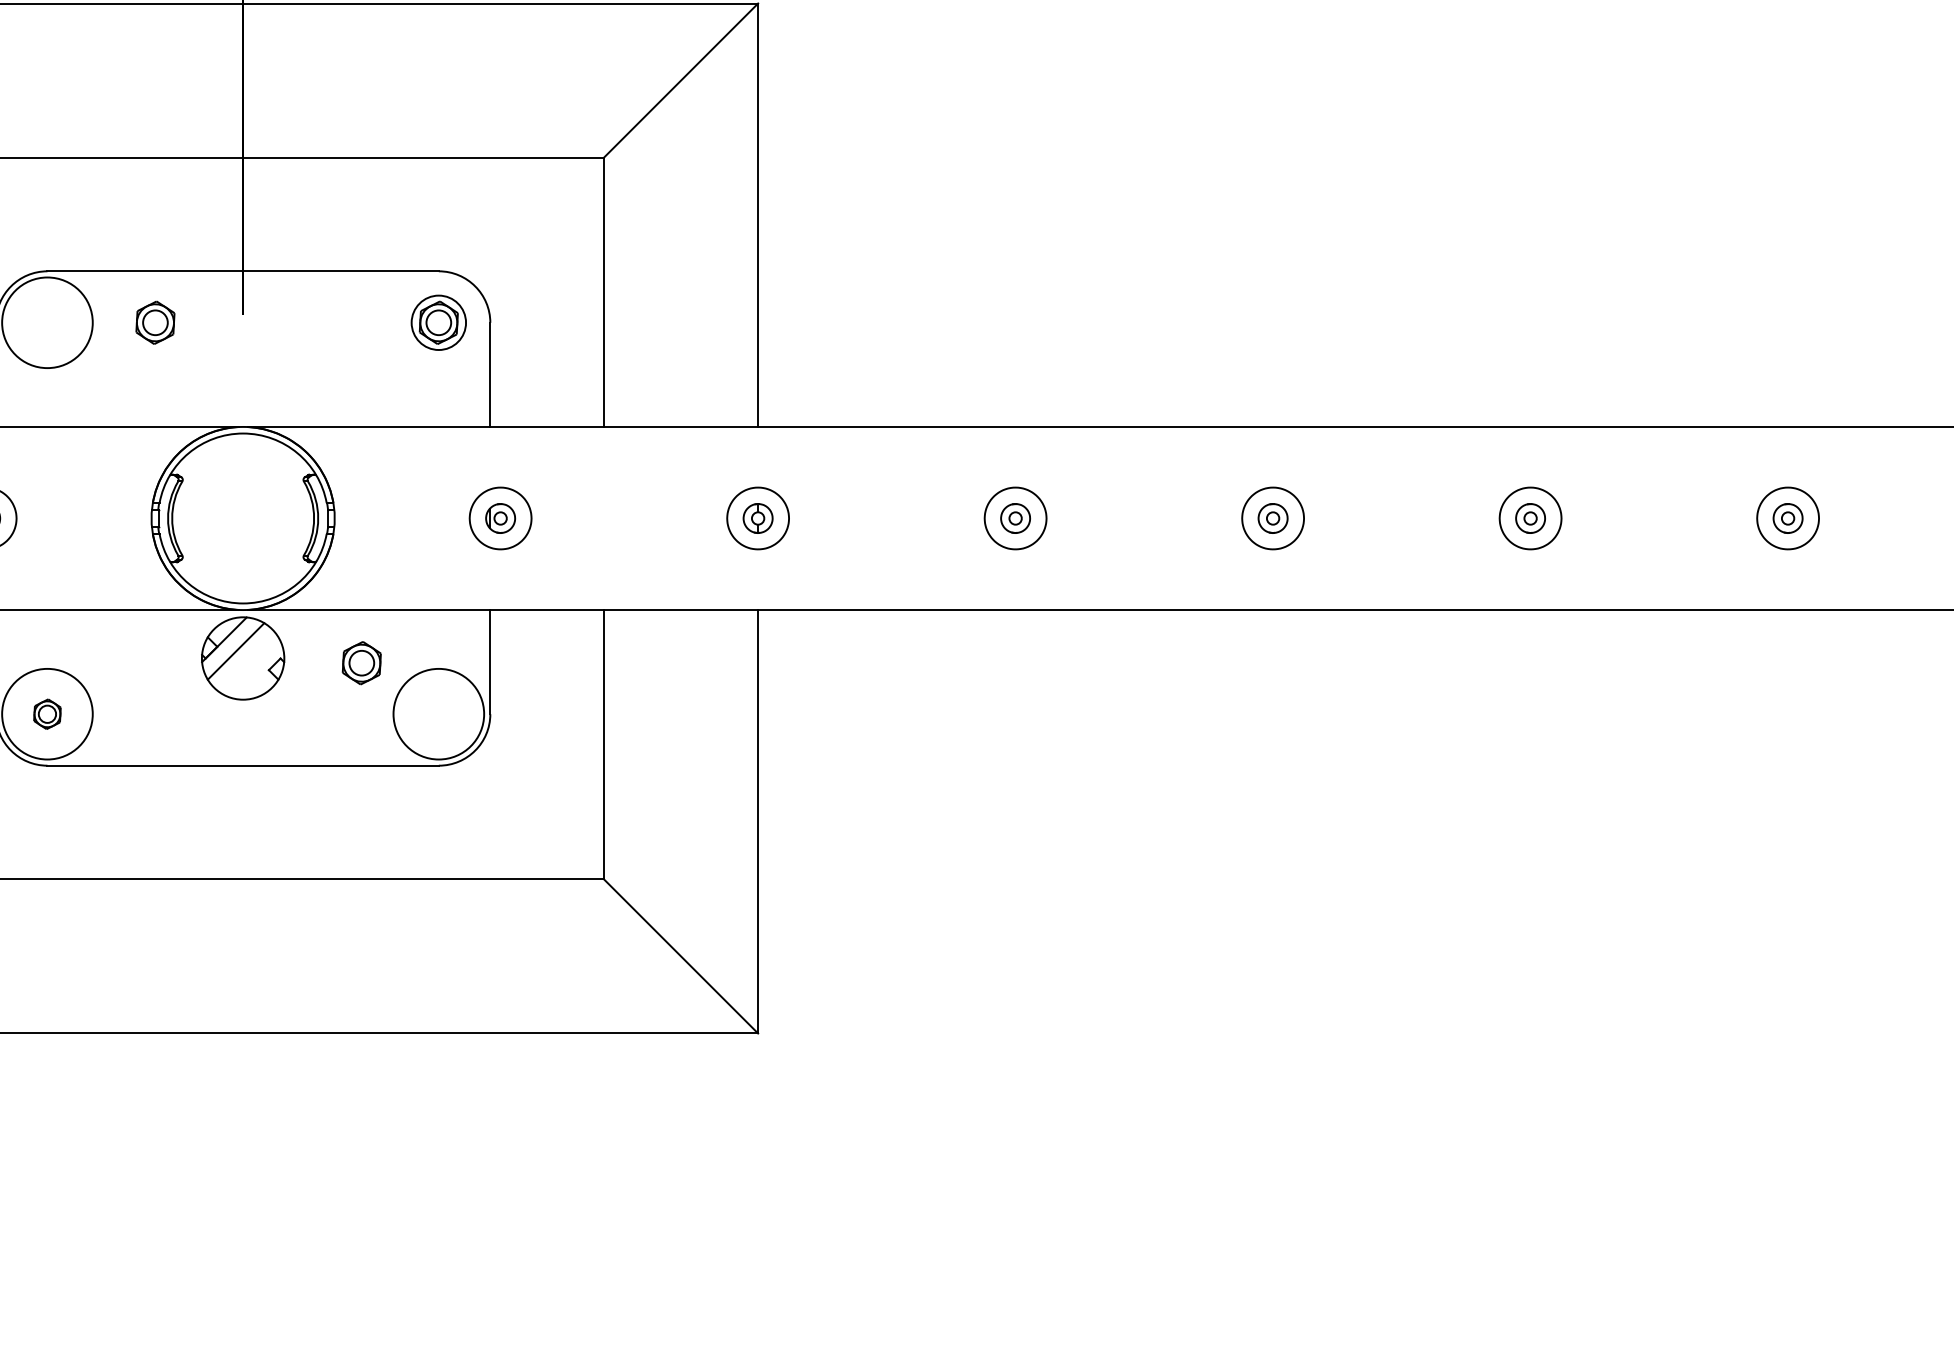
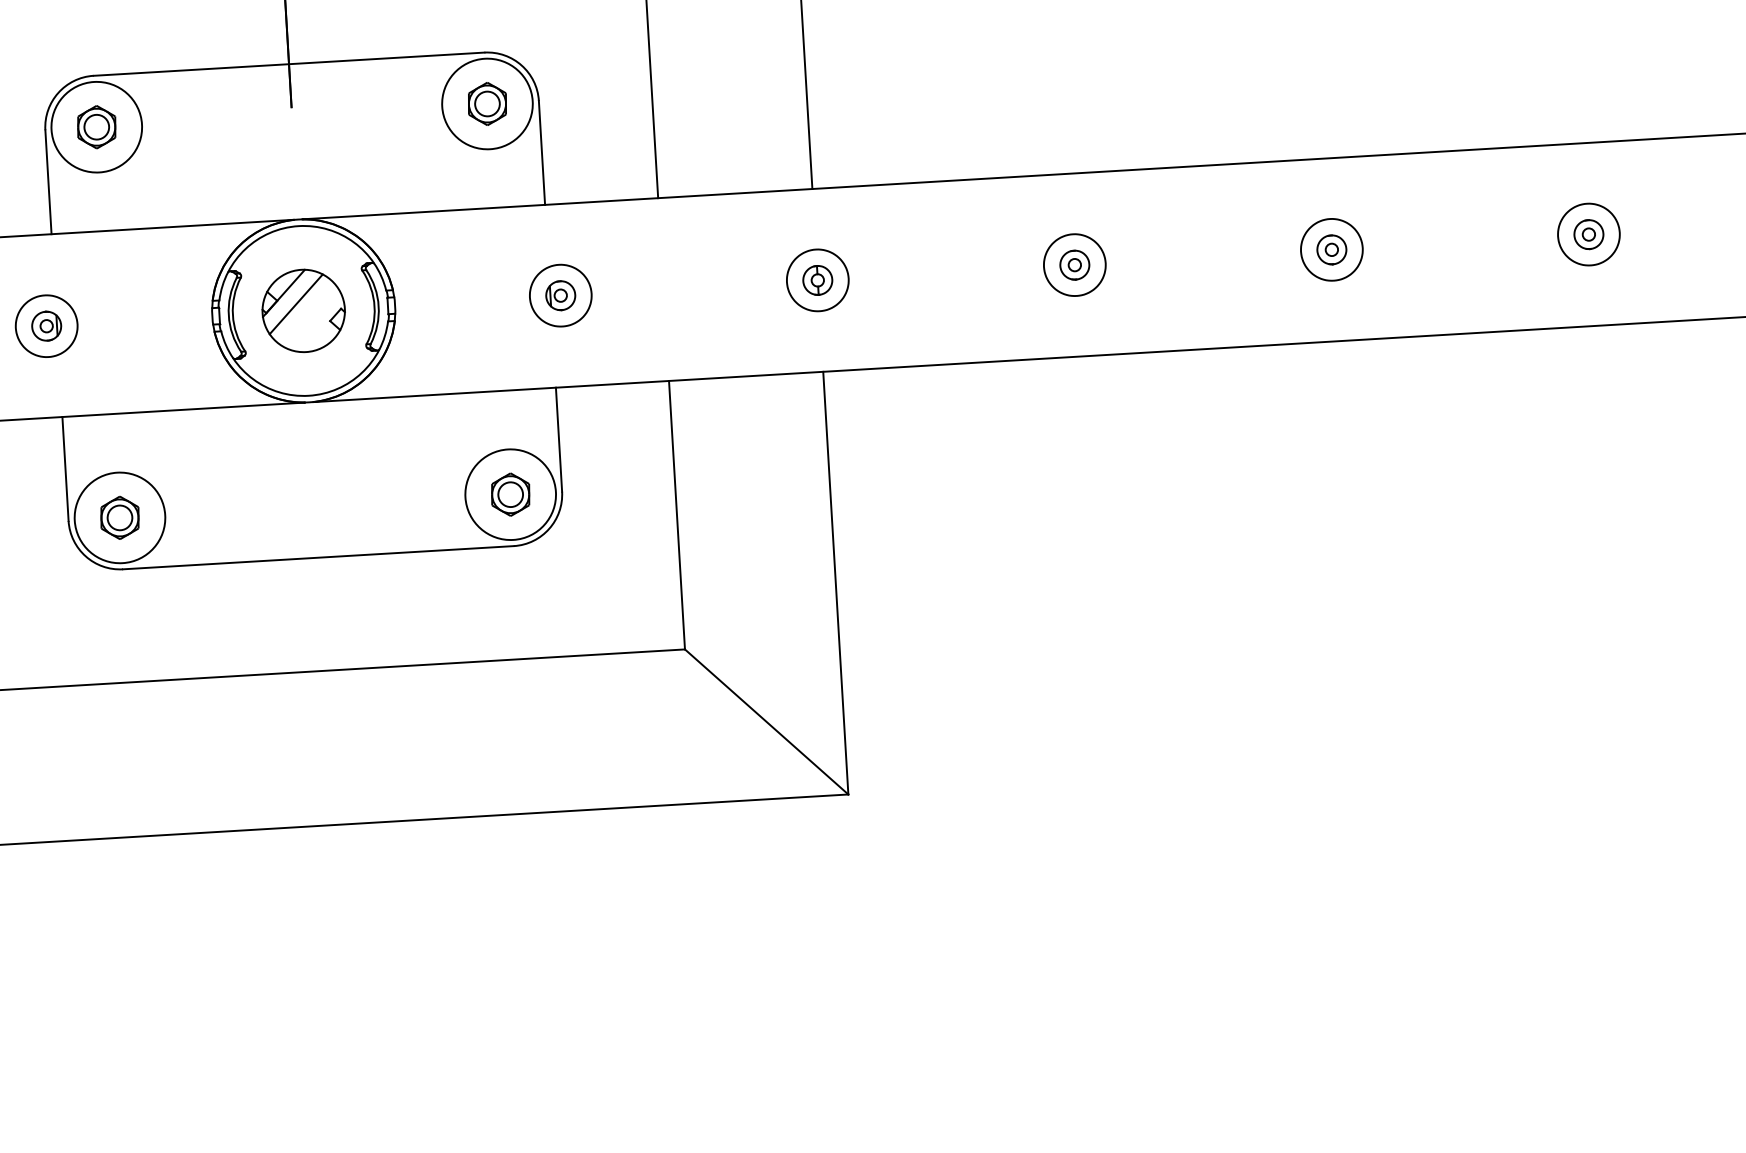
part: (155, 322) -> (96, 126), moved
circle: (438, 322) -> (487, 103), size x1.67
part: (243, 658) -> (304, 310), moved
part: (361, 663) -> (510, 495), moved
part: (47, 714) -> (120, 518), size x1.43

